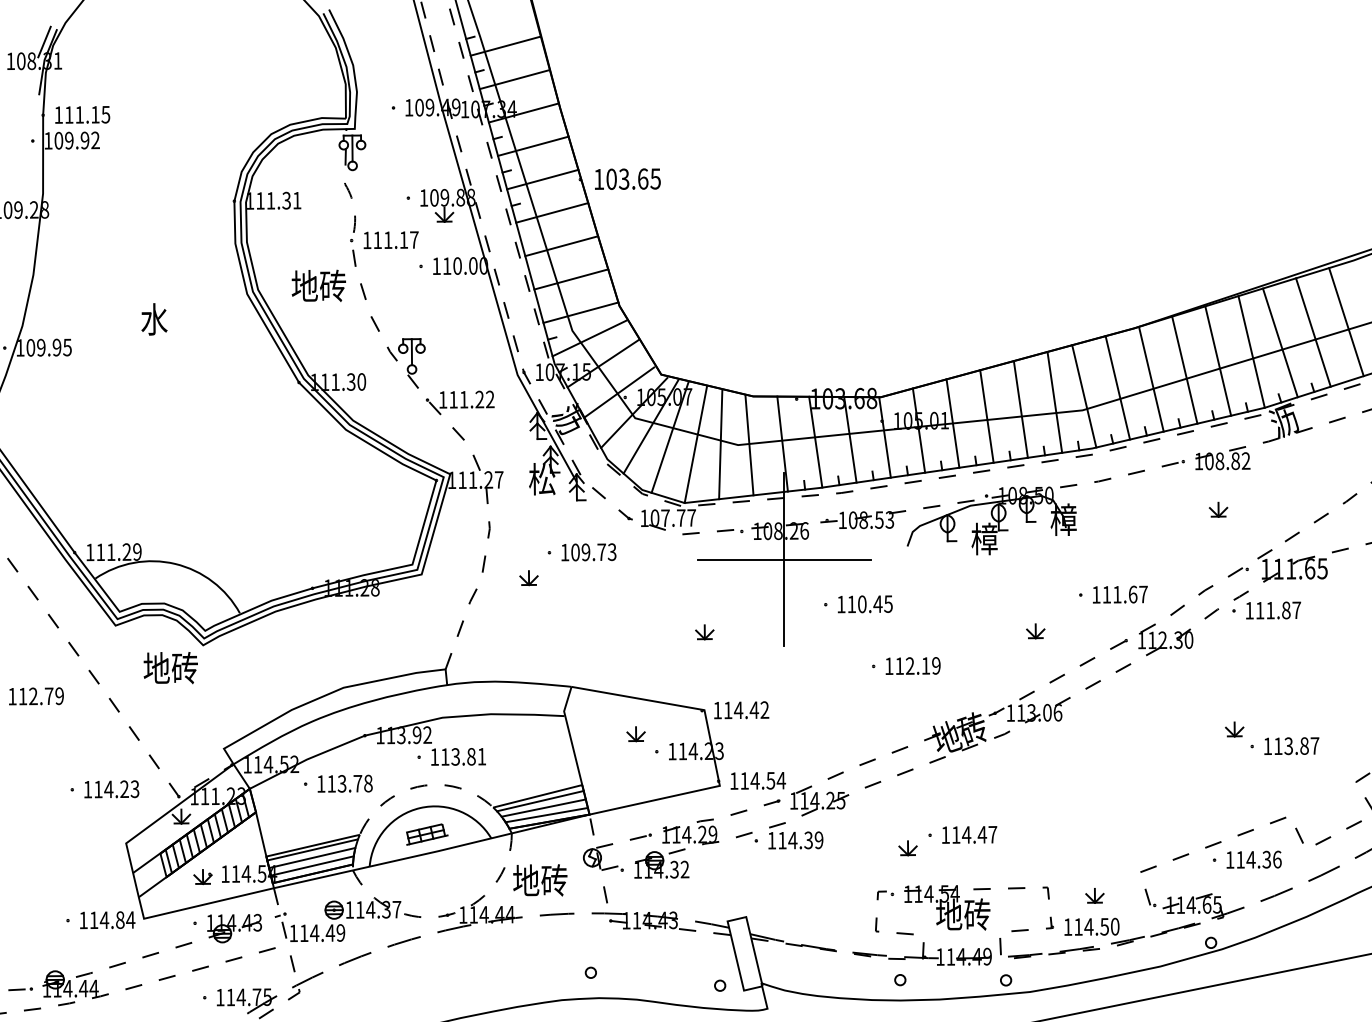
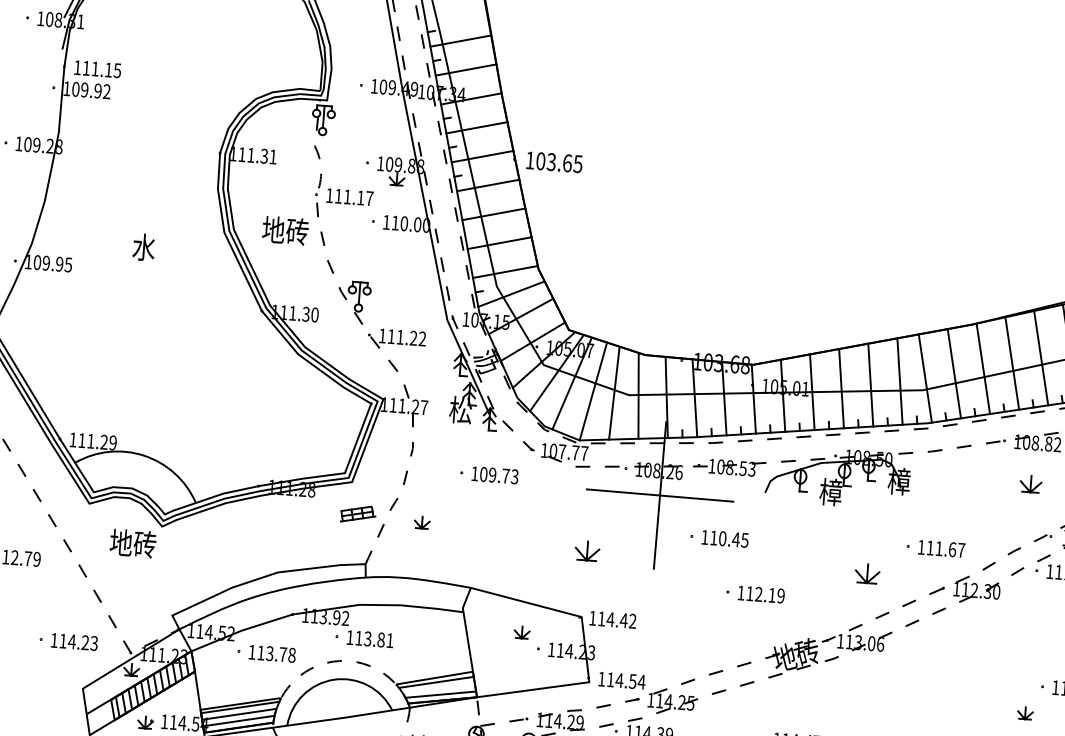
part: (1218, 509) -> (1030, 483), size x1.4
part: (528, 578) -> (421, 522), moved
part: (1035, 631) -> (867, 574), size x1.6
part: (704, 632) -> (587, 551), size x1.6
part: (1234, 729) -> (1025, 713), moved
line: (543, 807) -> (438, 687), removed
part: (427, 834) -> (358, 514), moved

